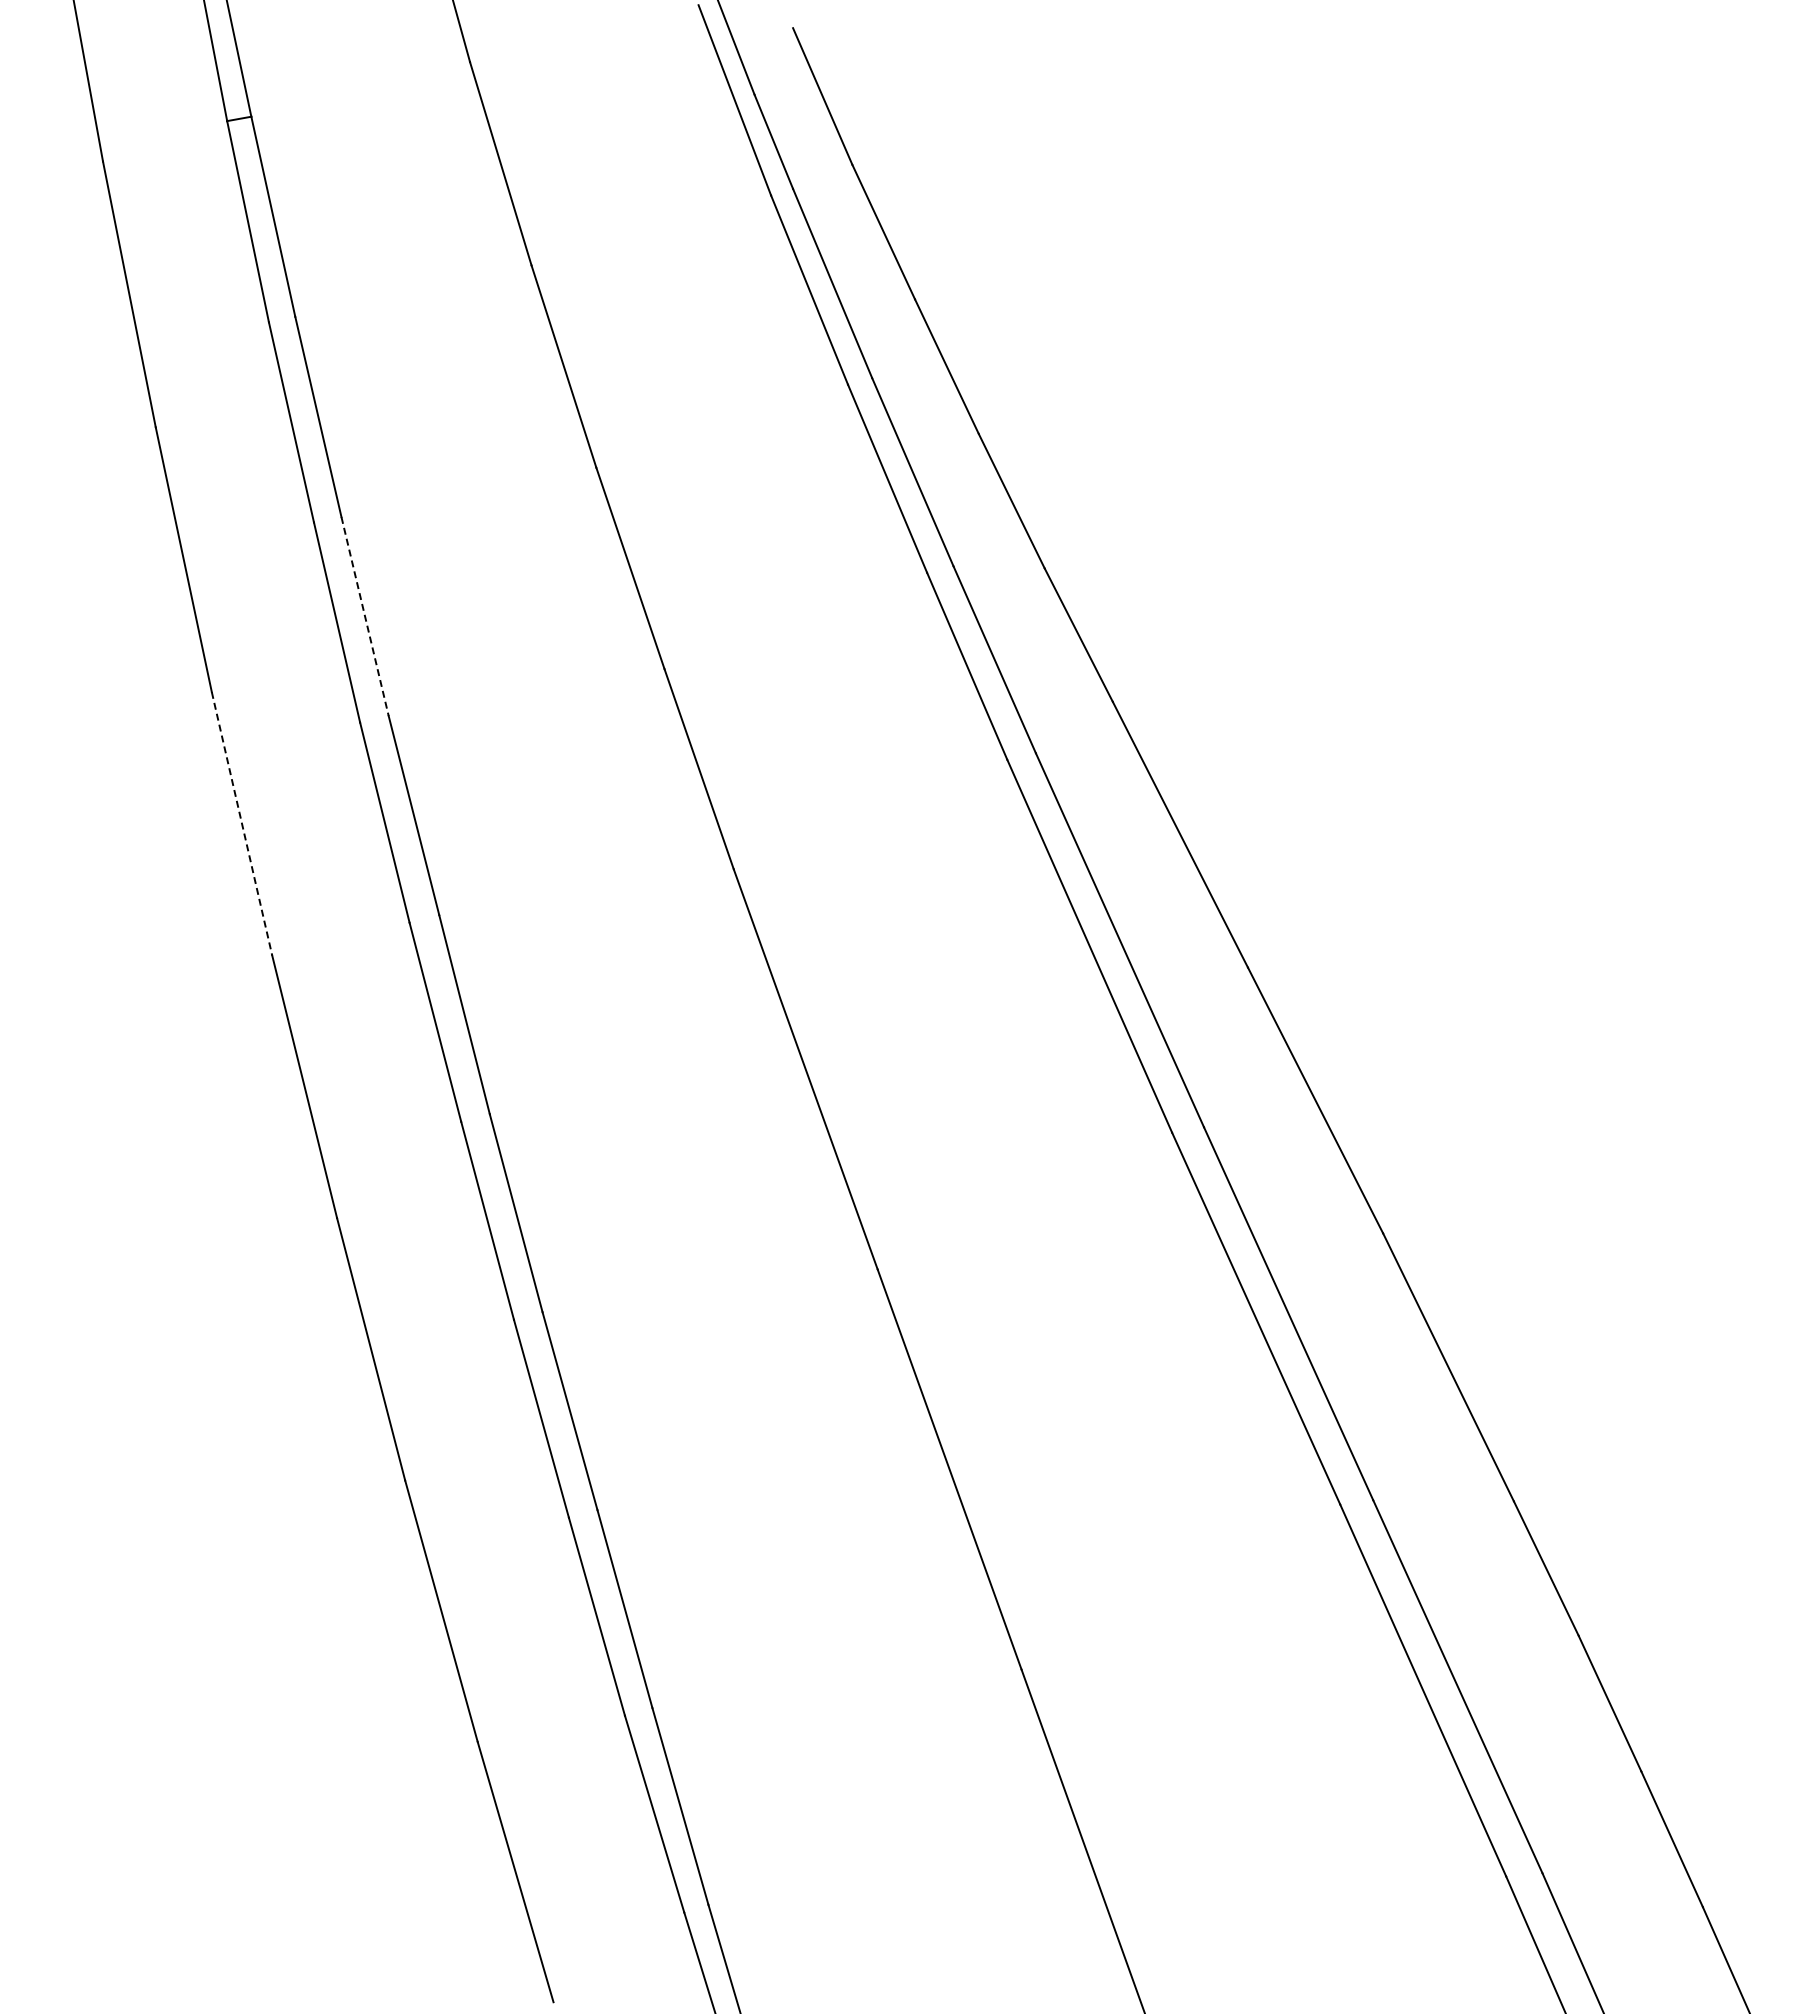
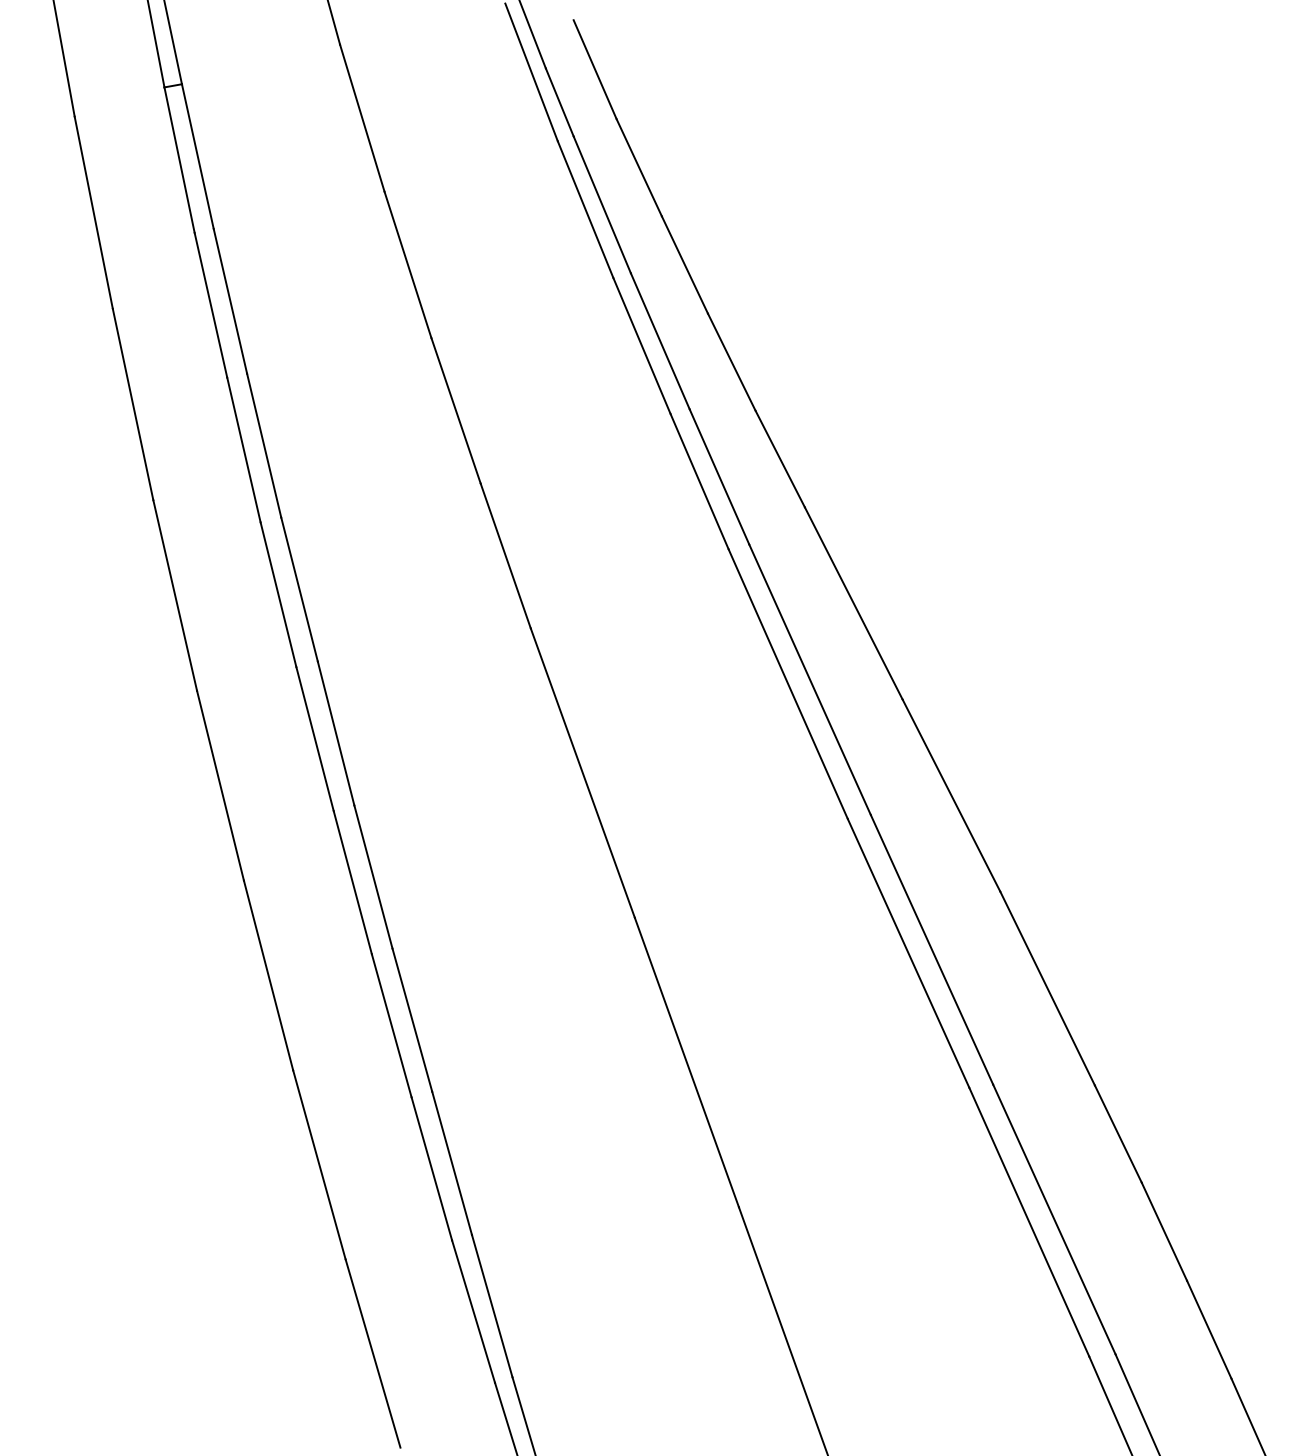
line: (365, 617) -> (264, 446), dashed -> solid
line: (242, 824) -> (175, 596), dashed -> solid

